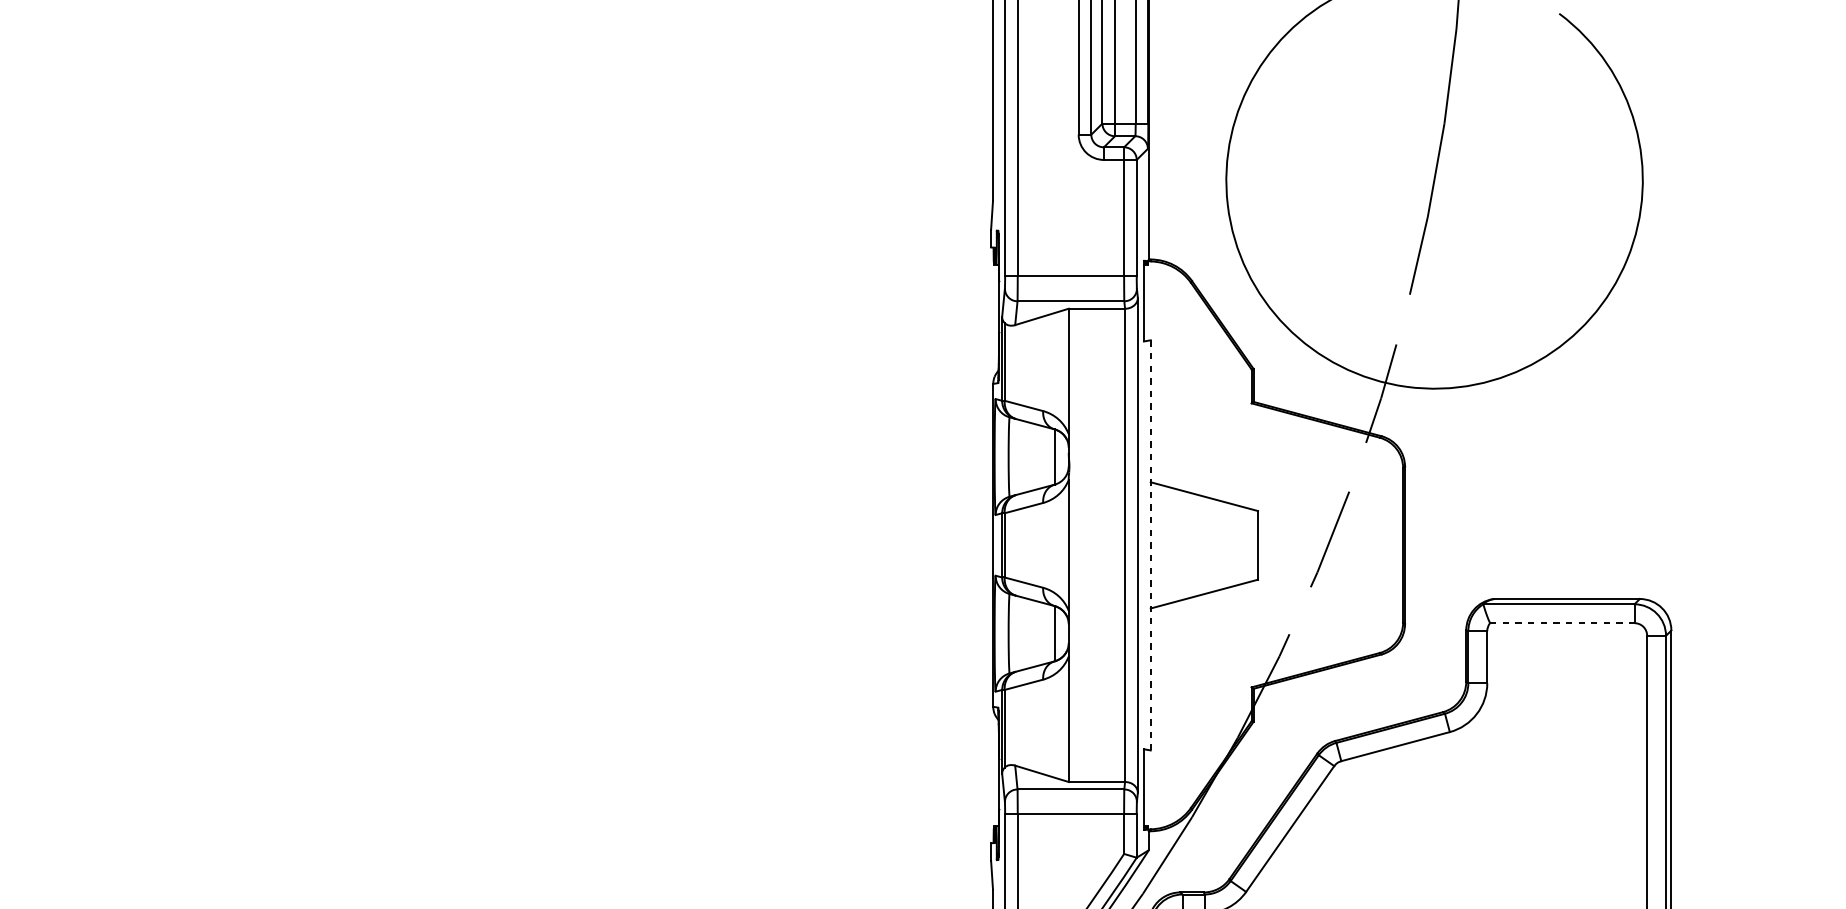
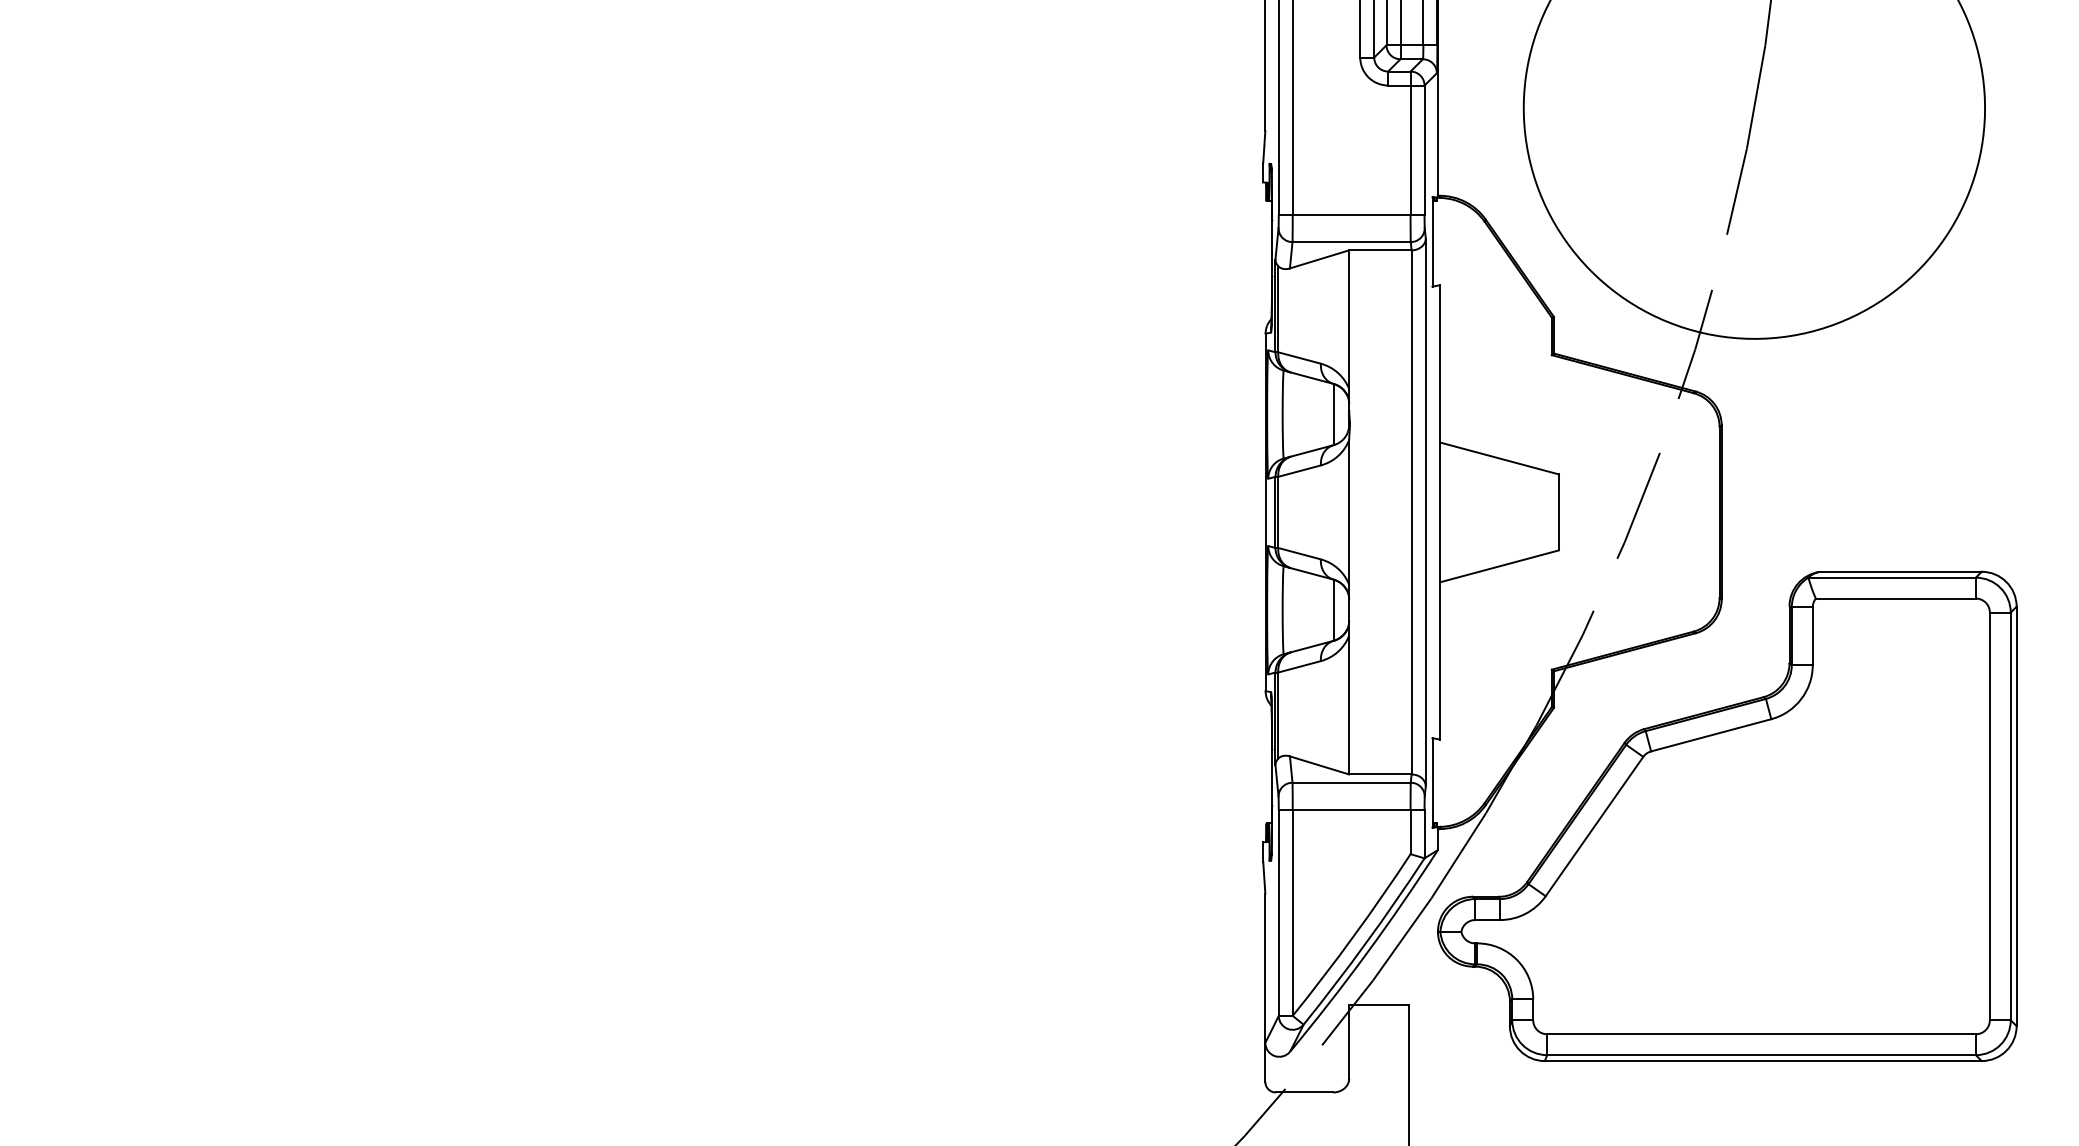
line: (1151, 545) -> (1440, 512), dashed -> solid
line: (1561, 623) -> (1895, 598), dashed -> solid

